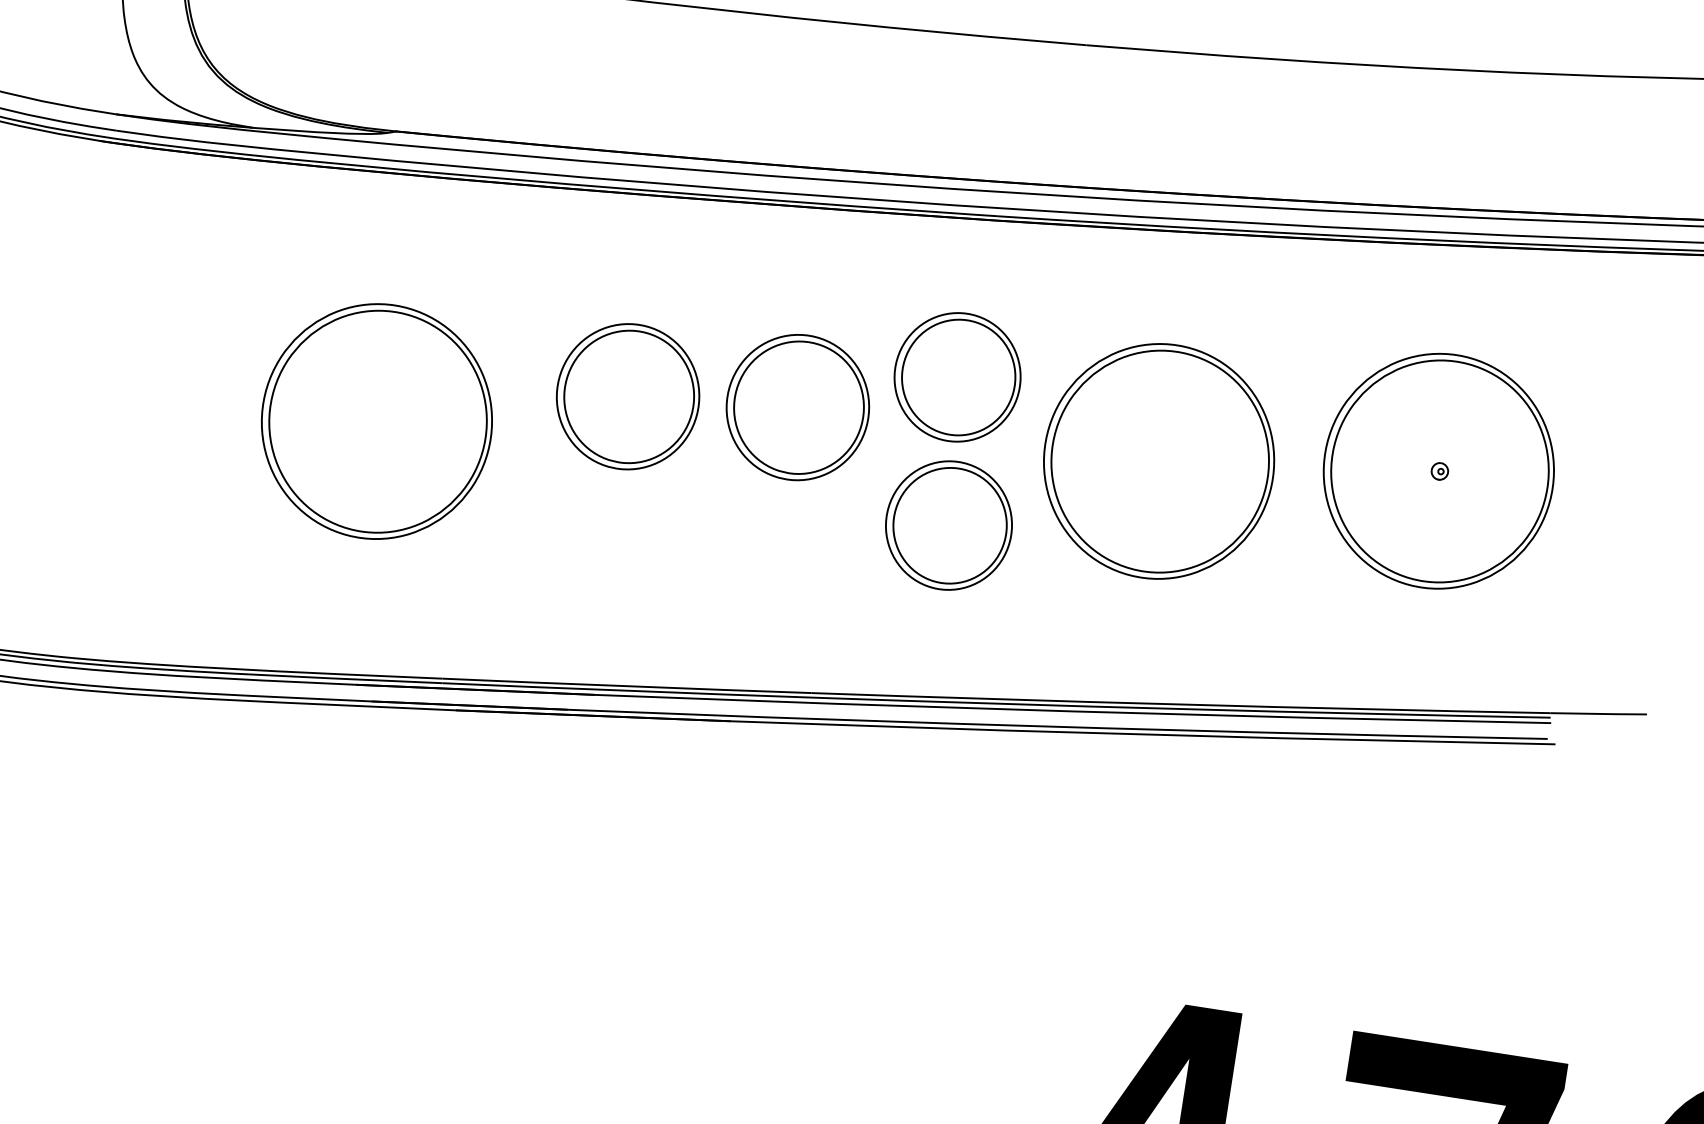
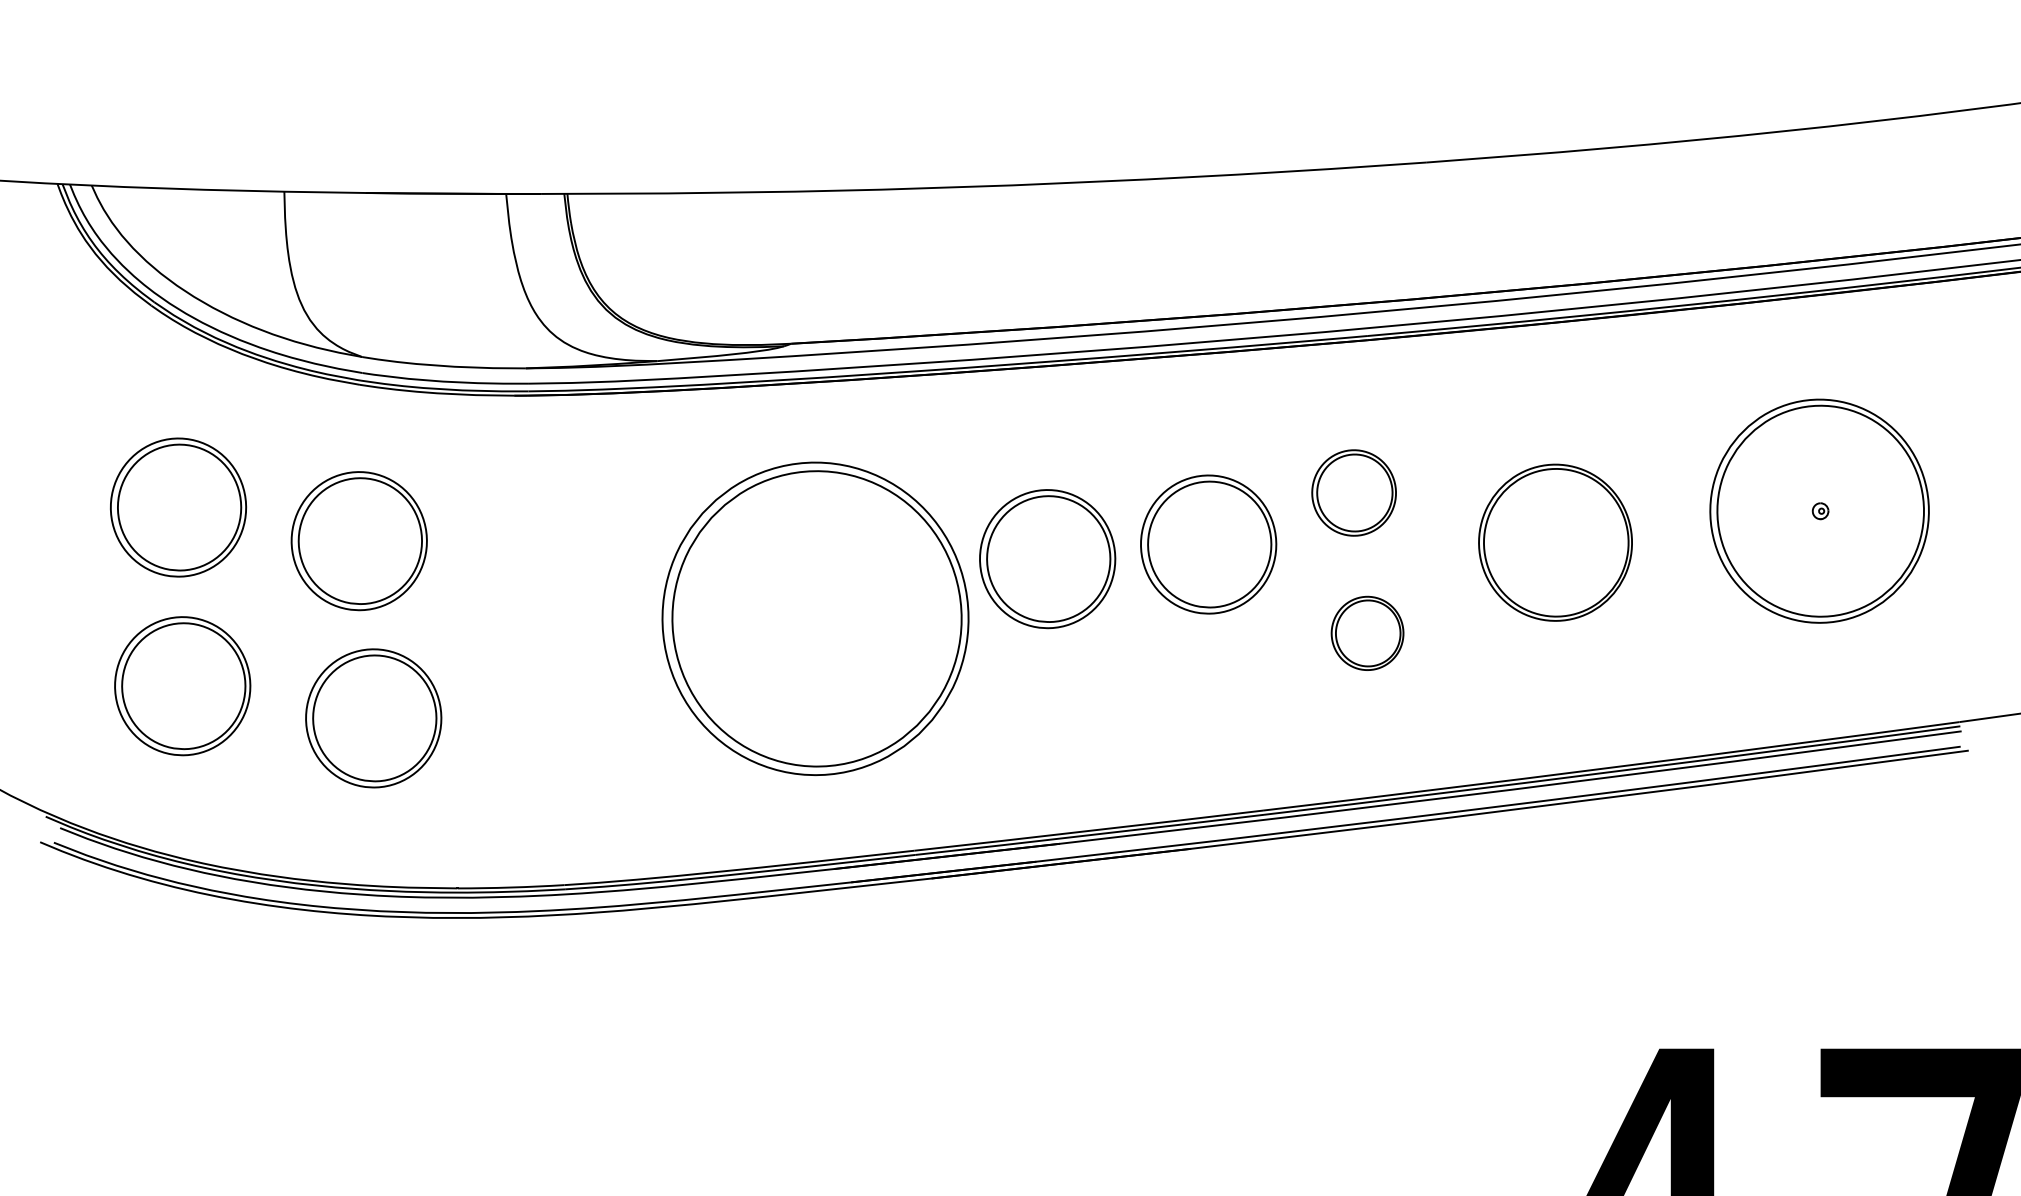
part: (956, 376) -> (1353, 492), size x0.7
part: (376, 421) -> (815, 618), size x1.4
part: (1159, 461) -> (1555, 542), size x0.7
part: (948, 525) -> (1367, 633), size x0.6

